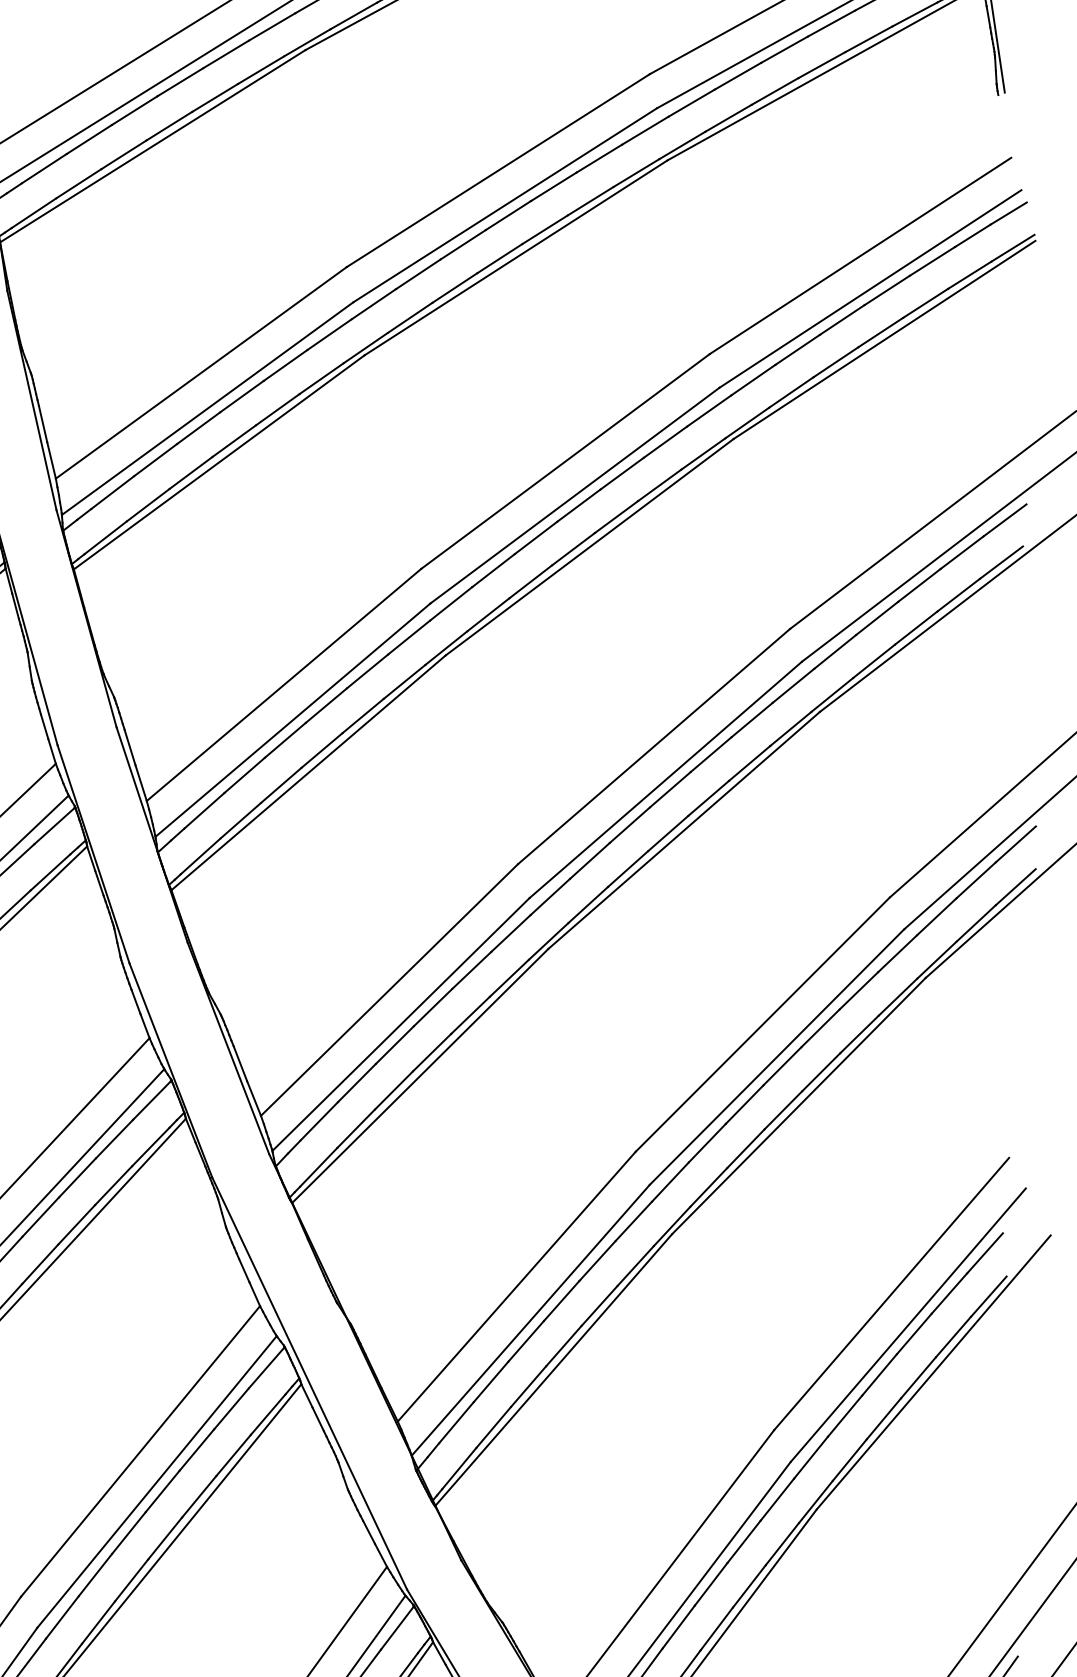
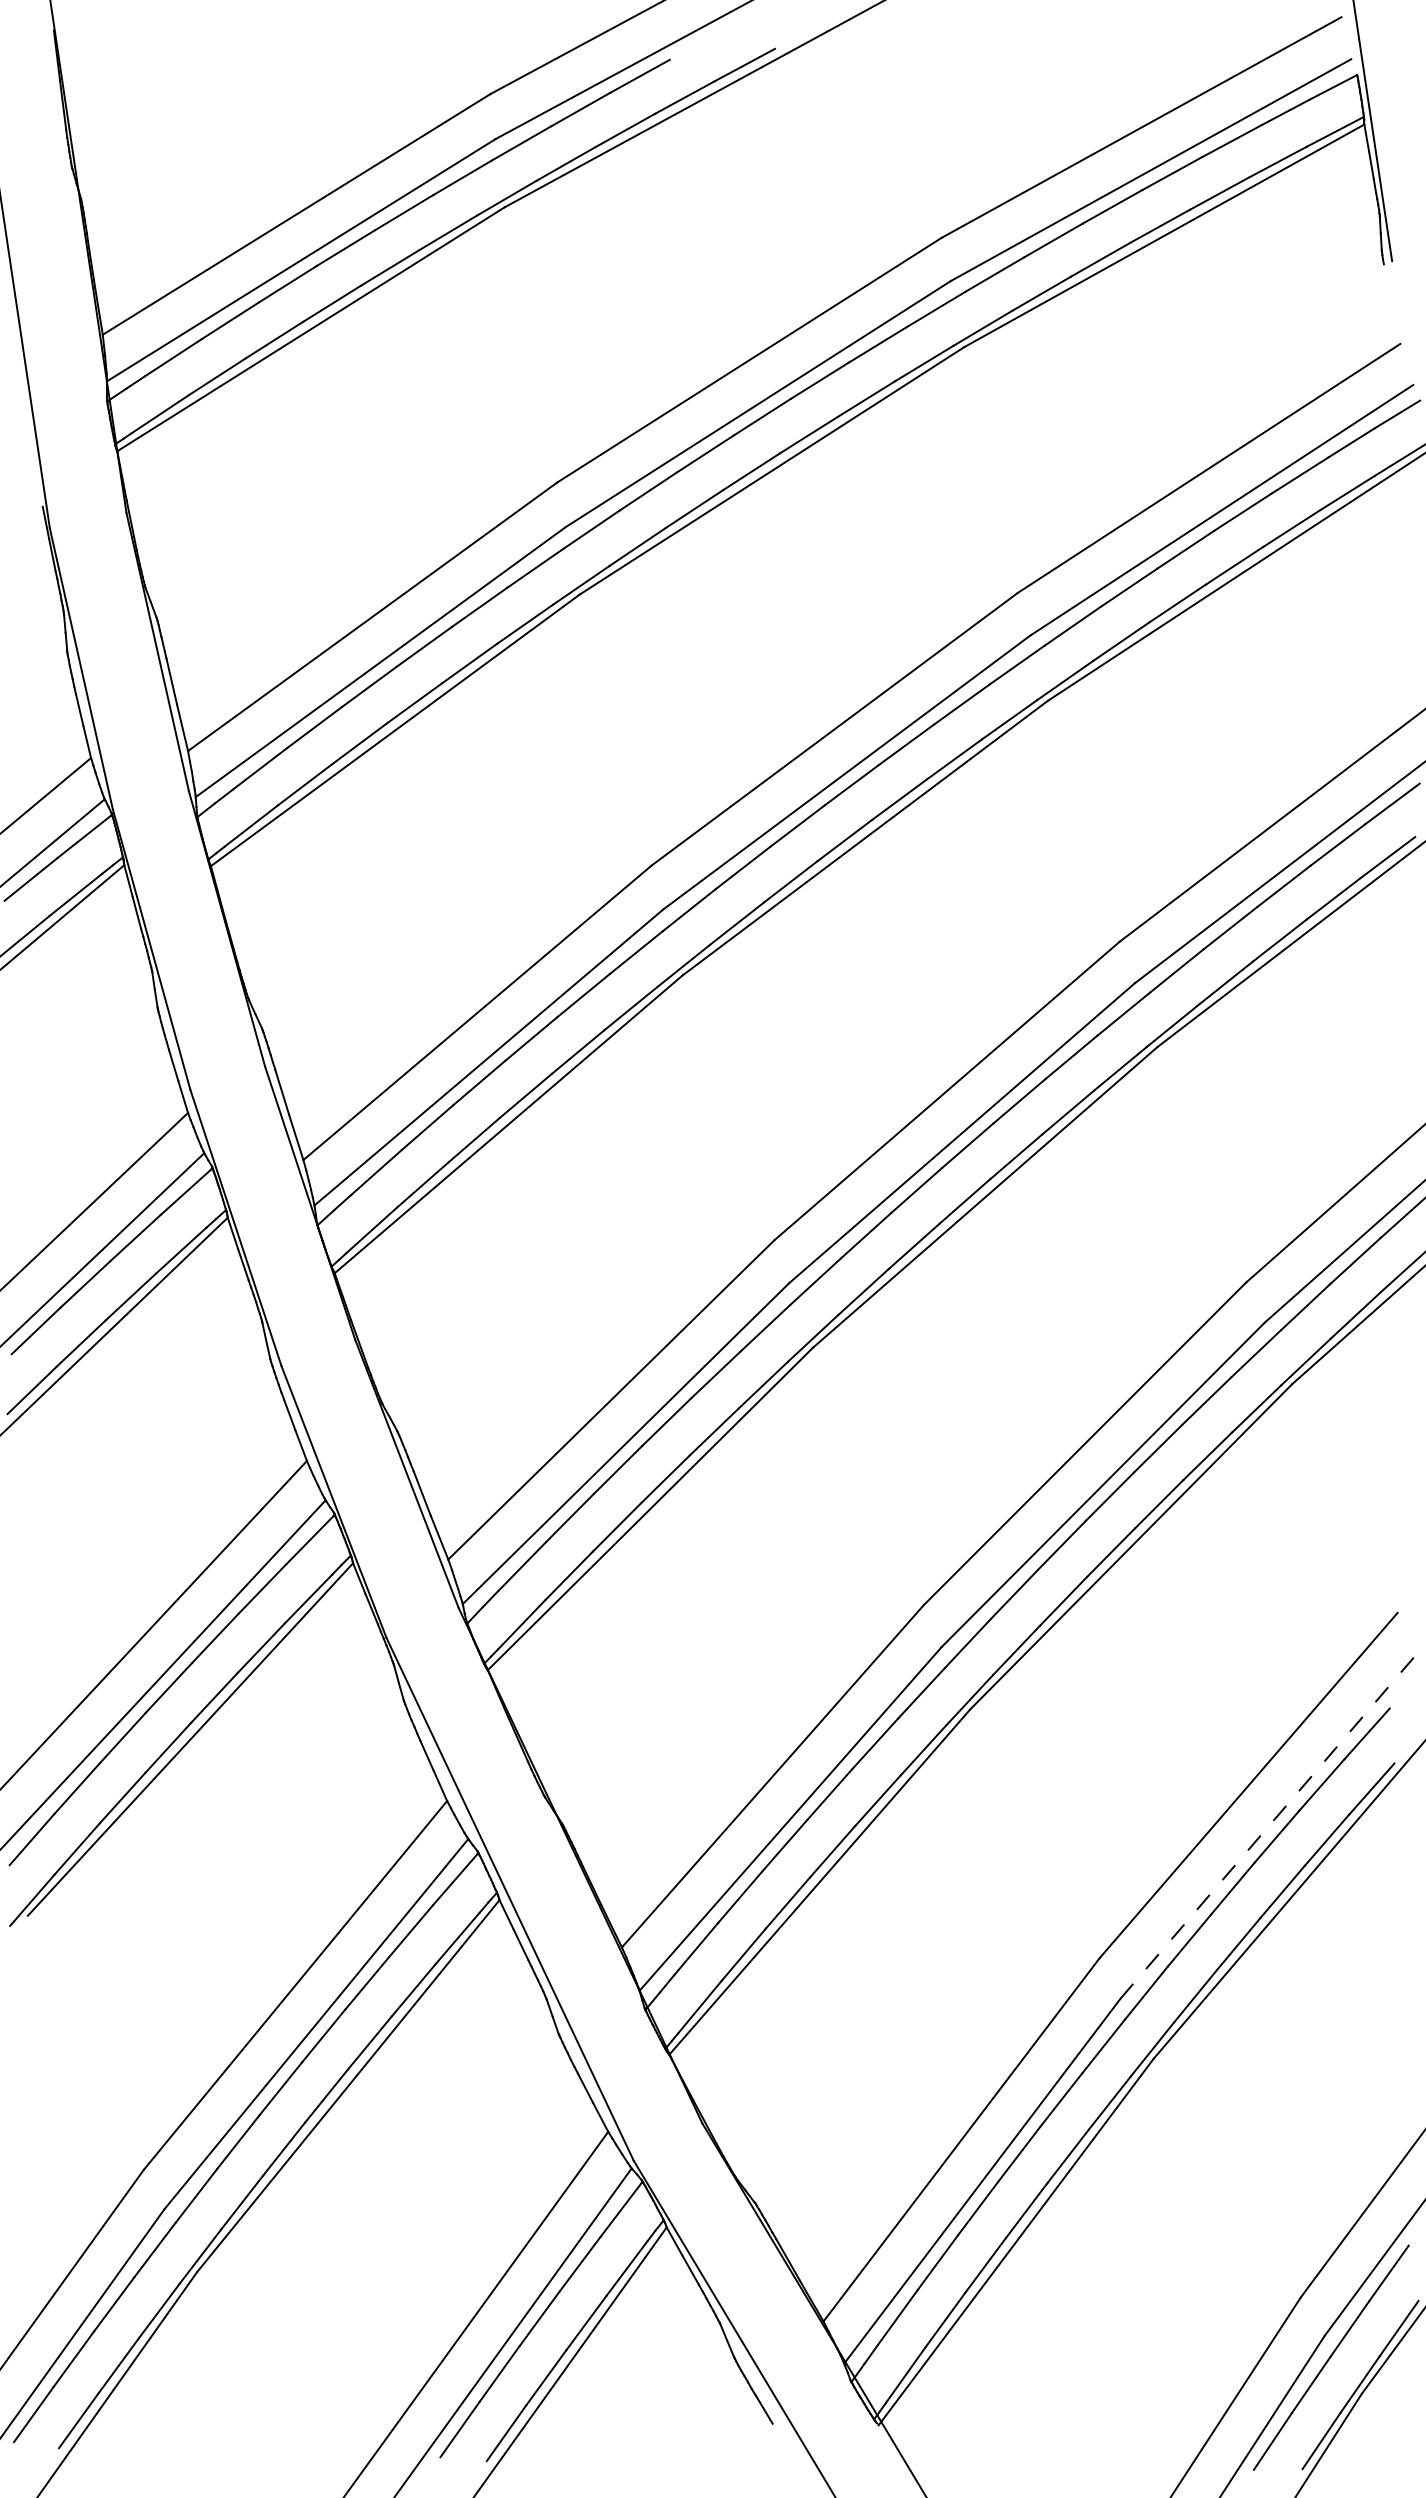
line: (908, 1325) -> (1269, 1825), solid -> dashed

